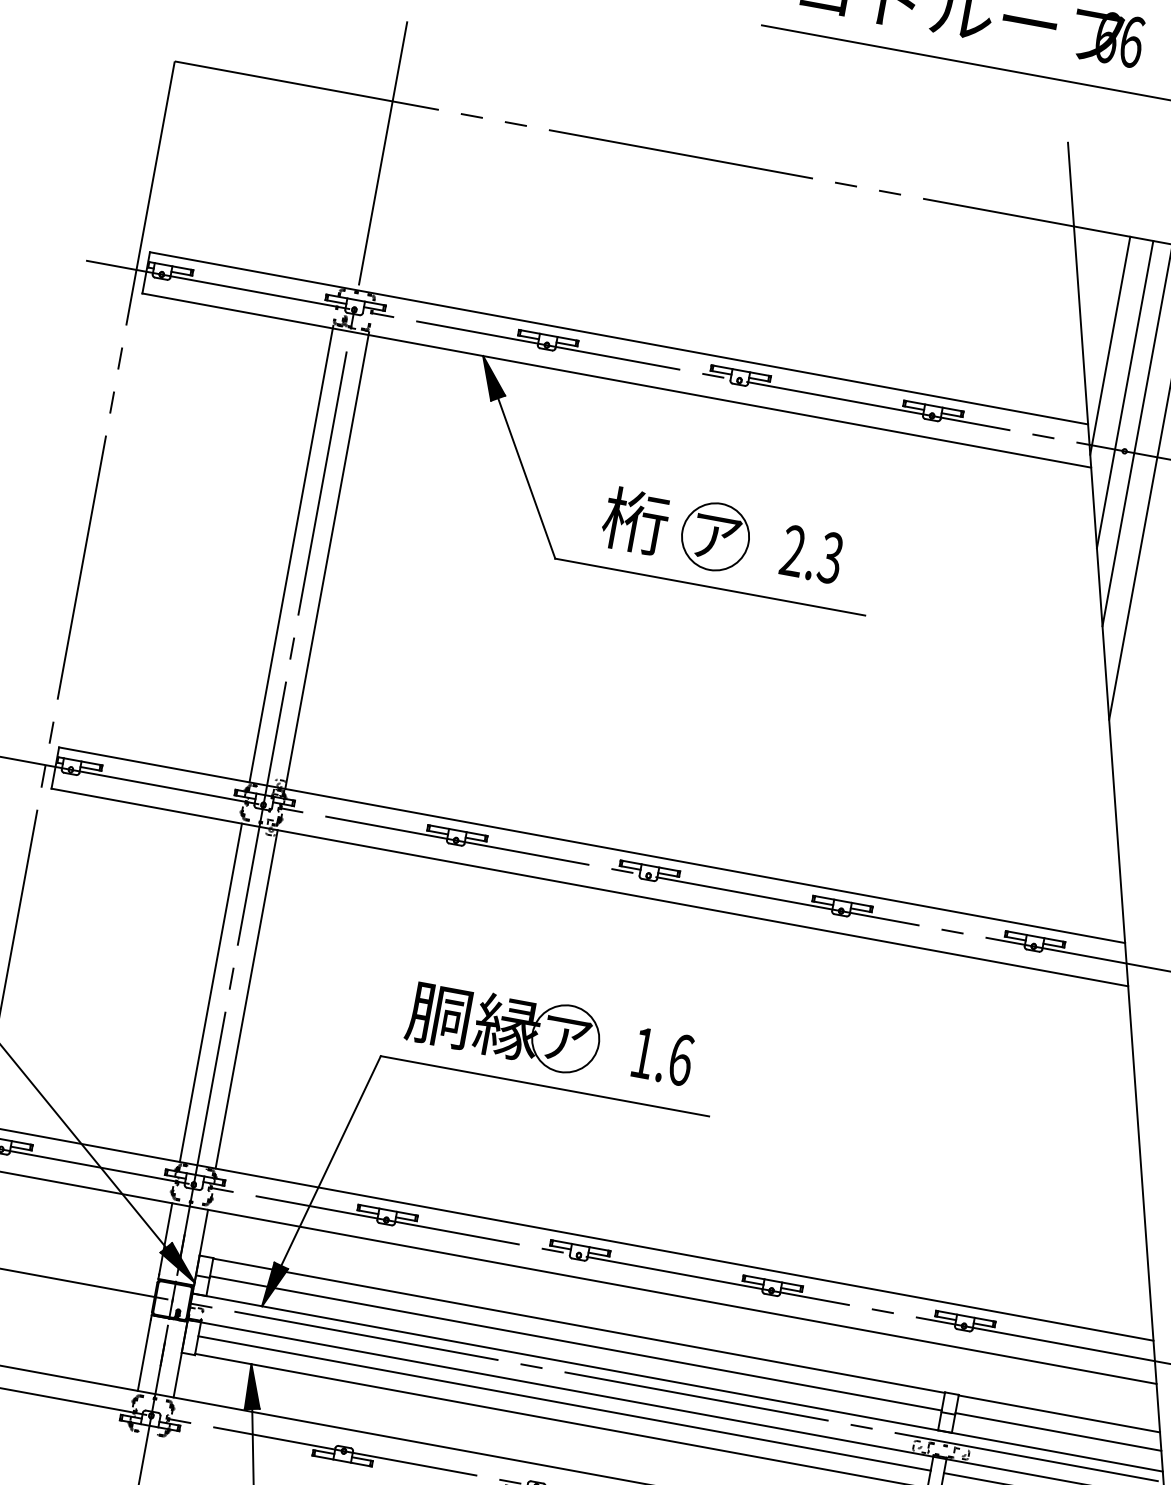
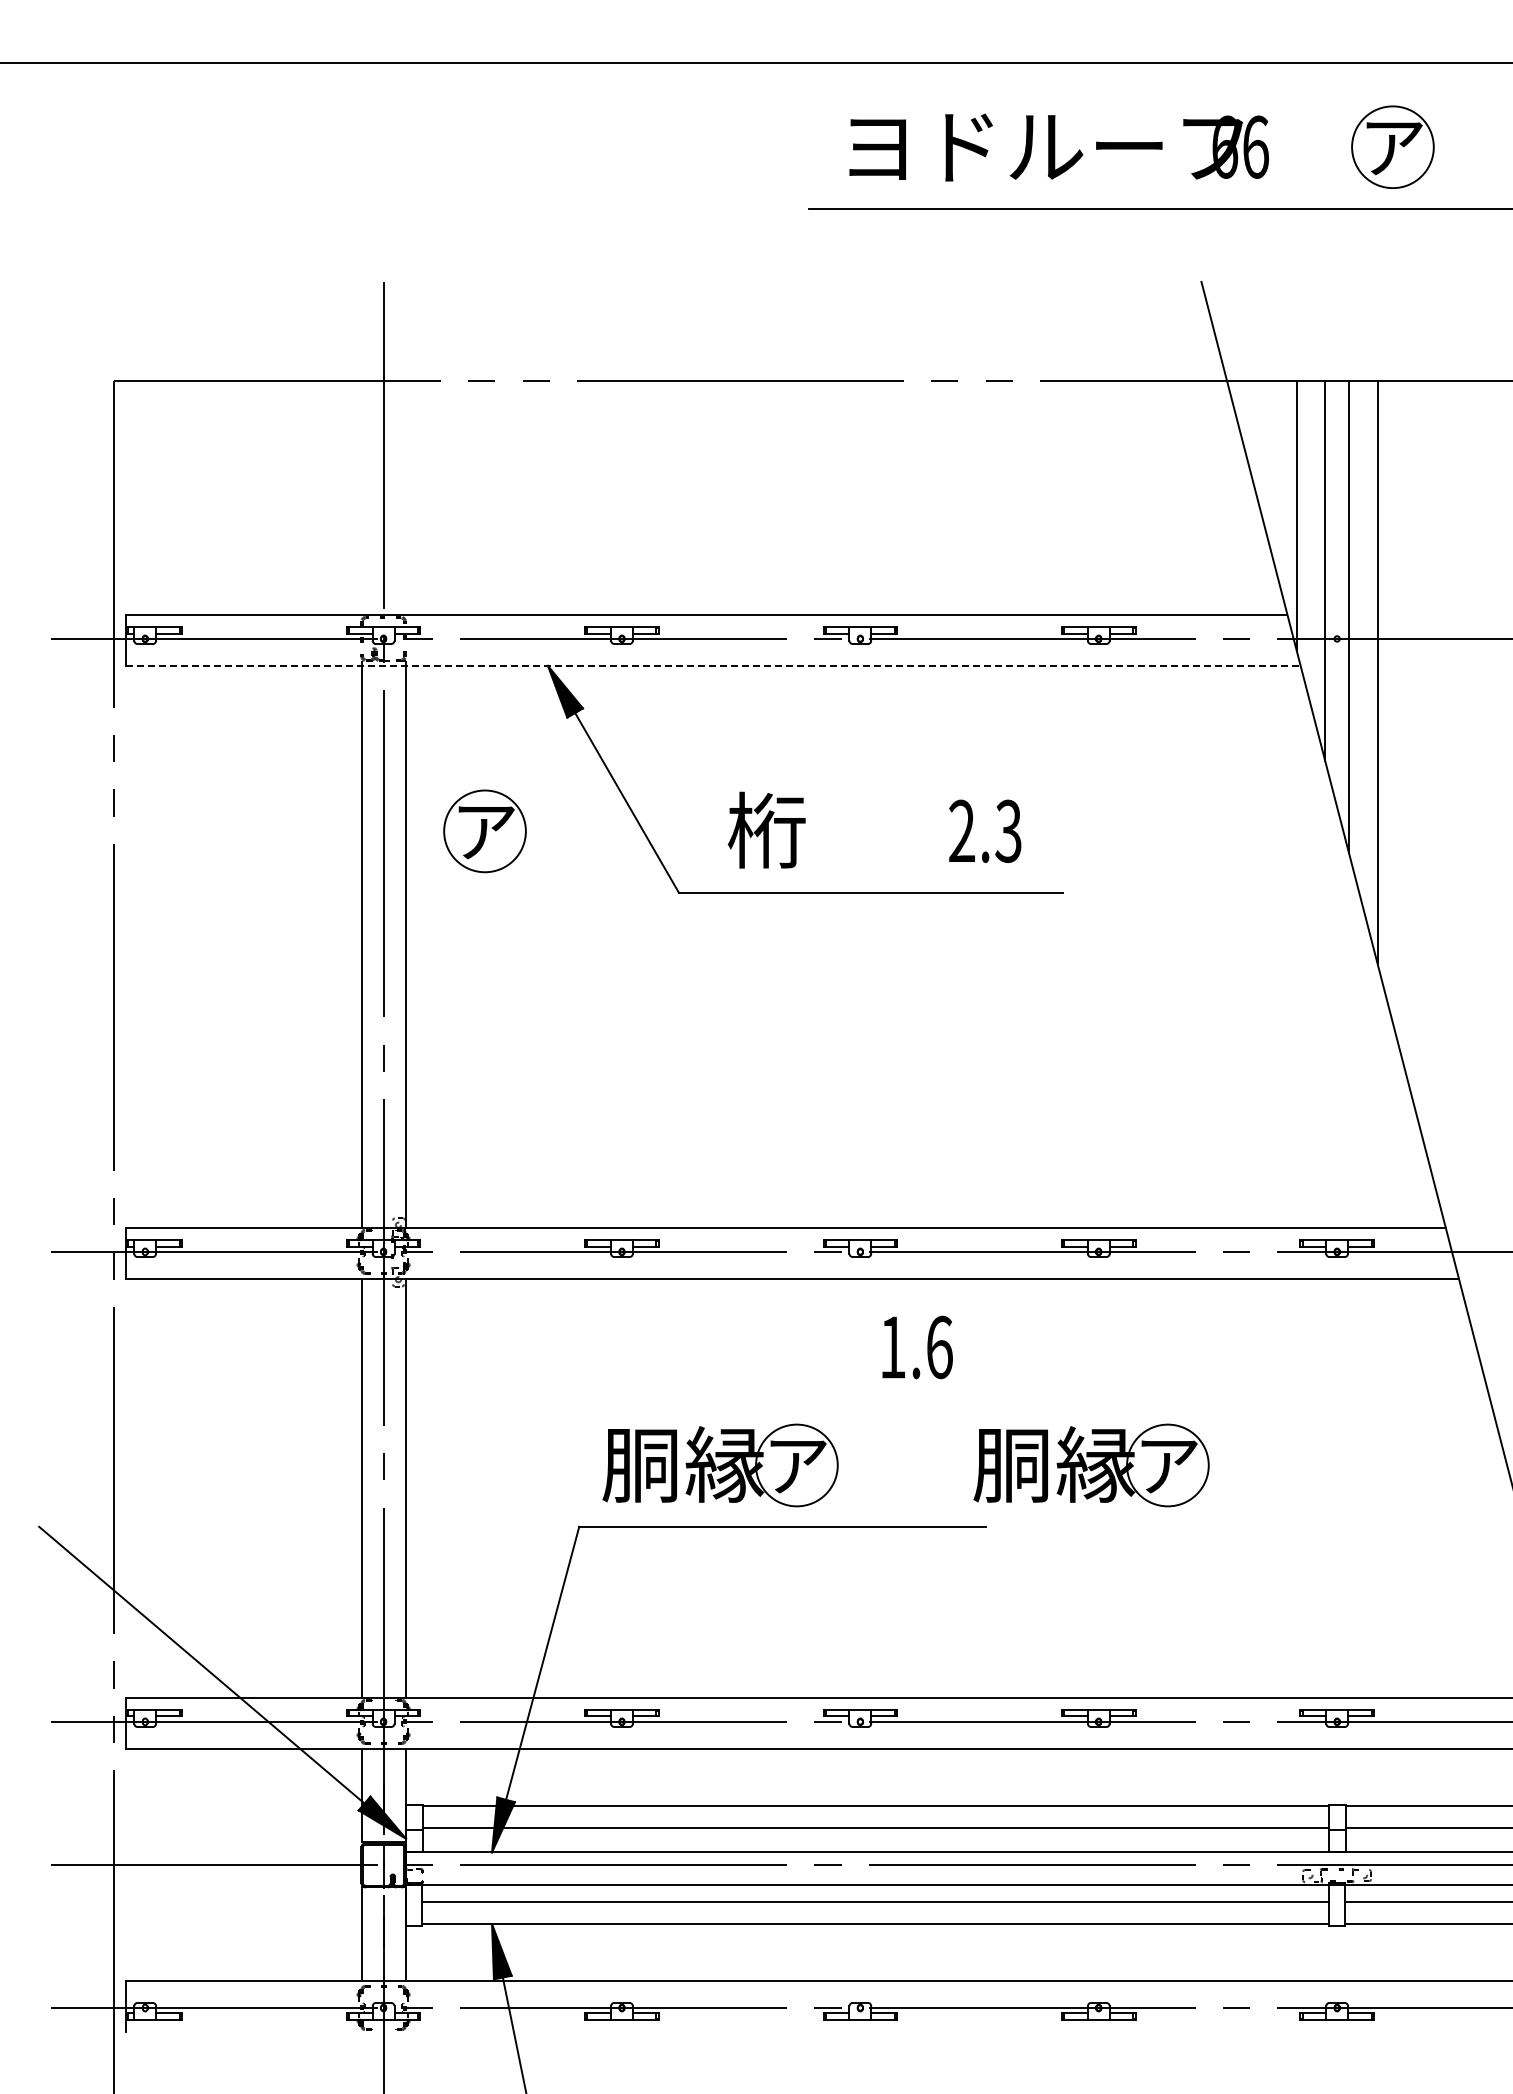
line: (616, 380) -> (713, 665), solid -> dashed
part: (715, 536) -> (484, 831), moved
text: (663, 1056) -> (917, 1347), moved
part: (803, 1082) -> (1091, 1465), added

